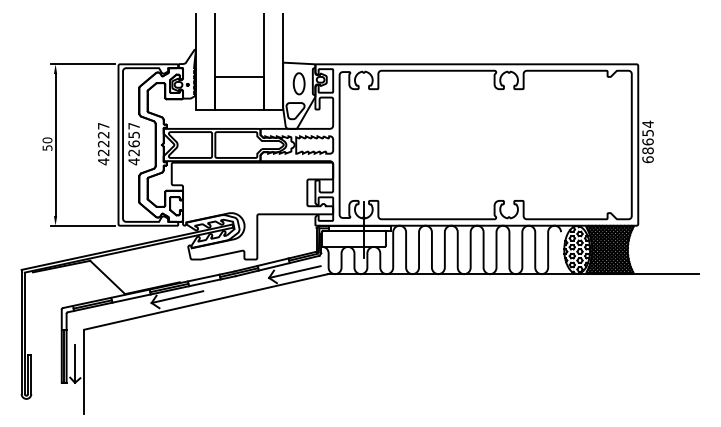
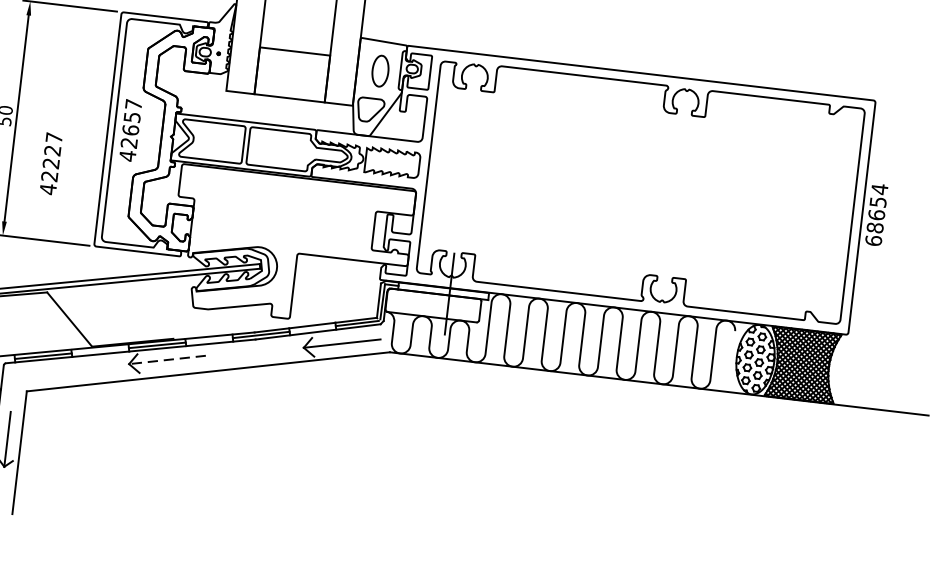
text: (103, 144) -> (50, 164), moved
line: (176, 297) -> (166, 360), solid -> dashed

